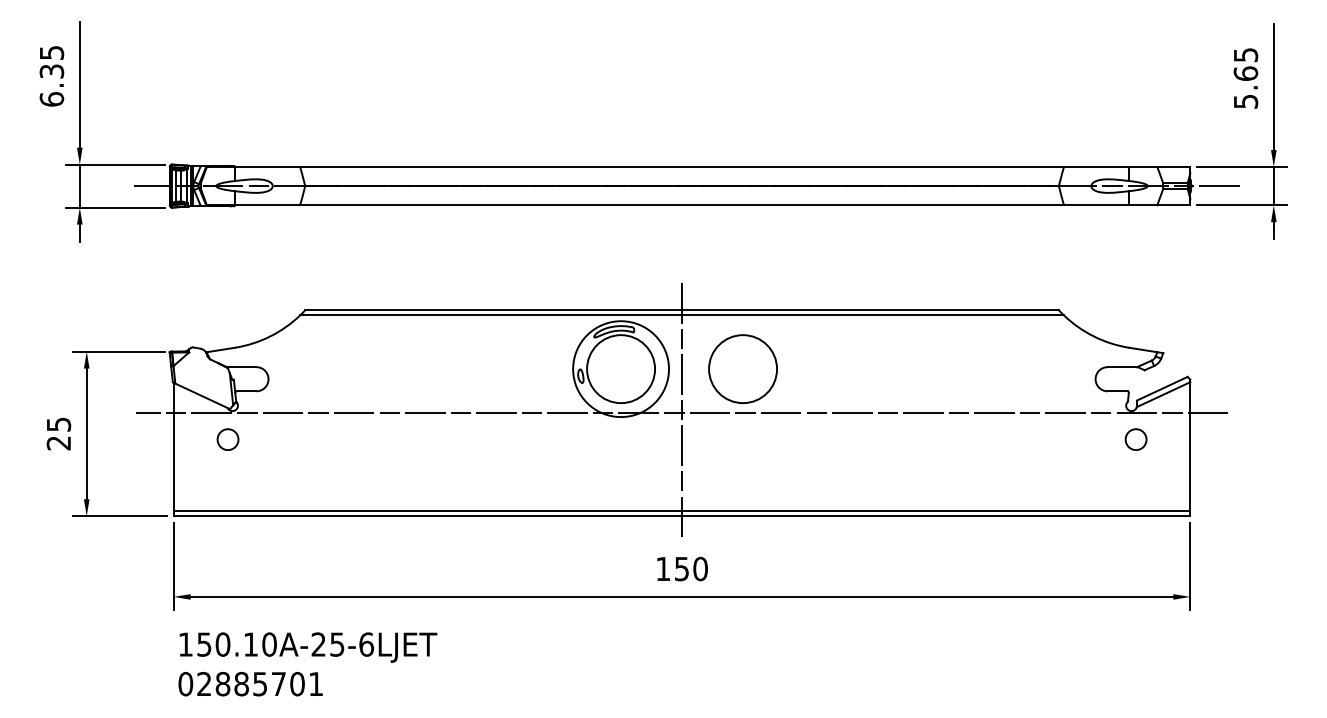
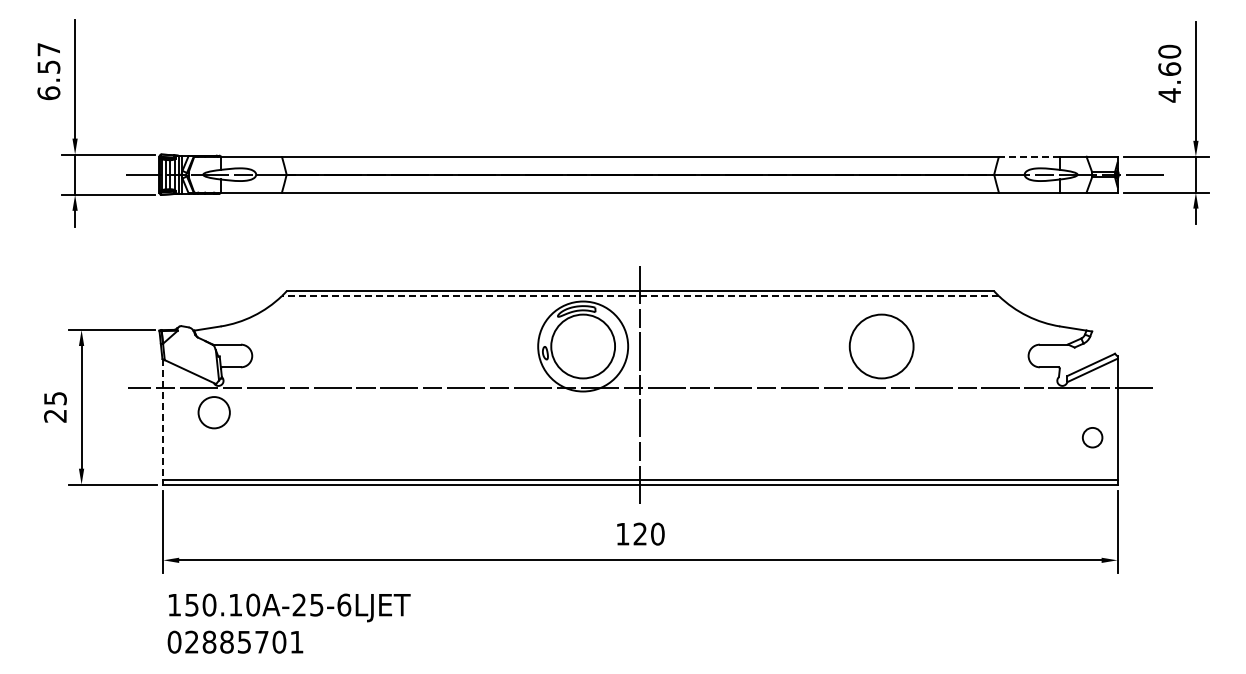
text: (51, 62) -> (48, 58), 6.35 -> 6.57
text: (1245, 78) -> (1169, 73), 5.65 -> 4.60
line: (1096, 166) -> (1029, 156), solid -> dashed
line: (681, 315) -> (639, 296), solid -> dashed
circle: (742, 369) -> (881, 346), moved
circle: (228, 439) -> (214, 412), size x1.6
circle: (1135, 439) -> (1092, 437), moved
line: (173, 447) -> (163, 420), solid -> dashed
text: (681, 568) -> (639, 533), 150 -> 120

